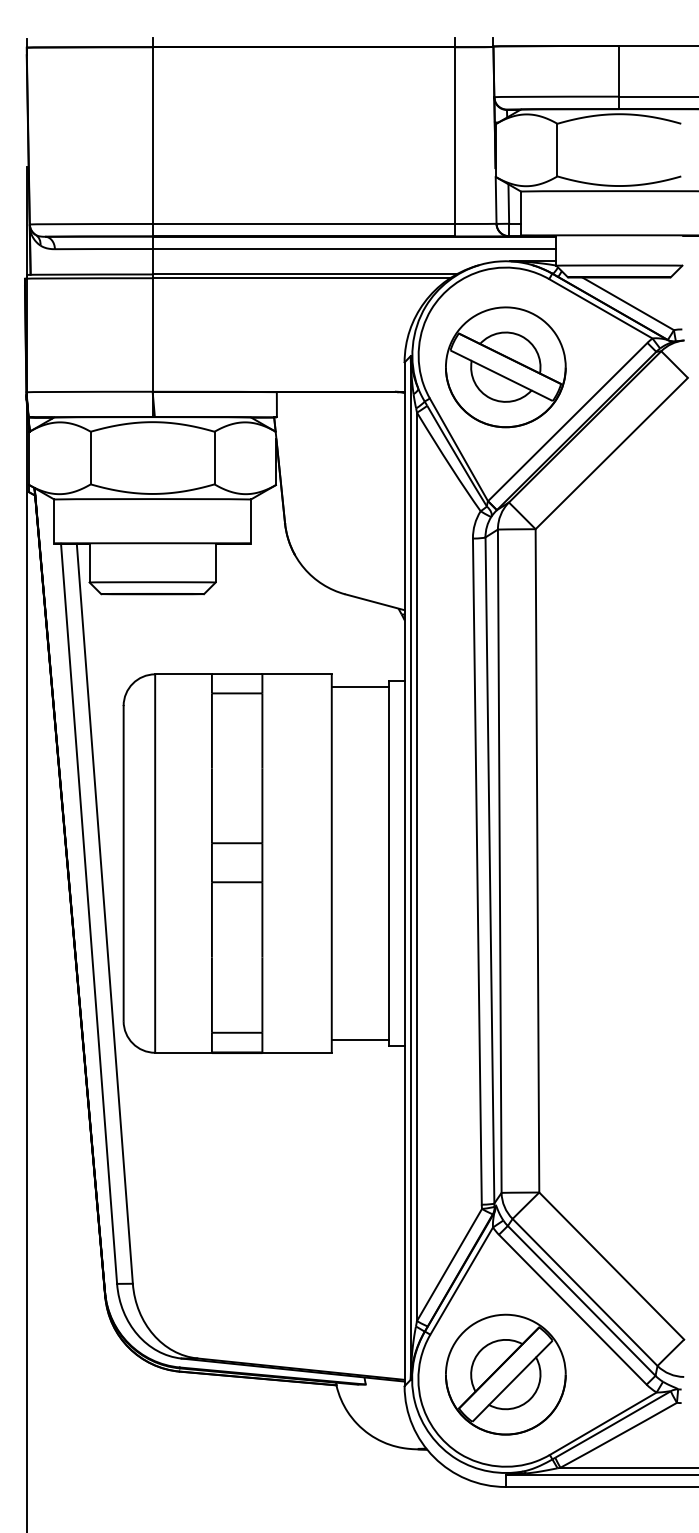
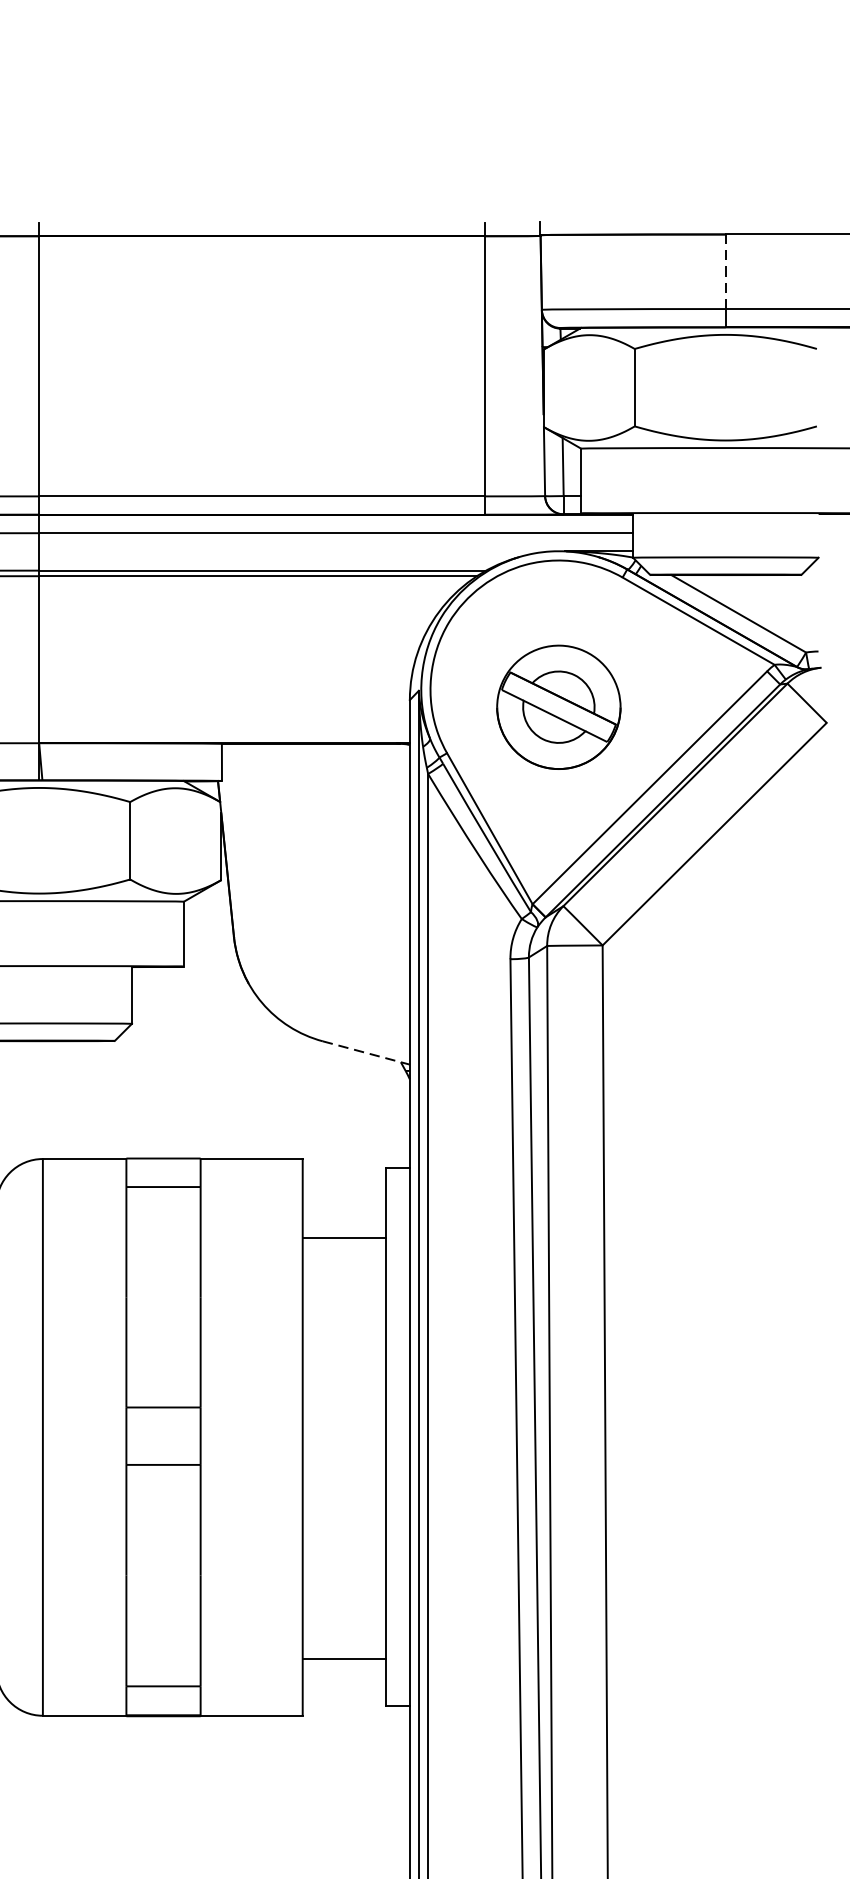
line: (619, 70) -> (726, 270), solid -> dashed
part: (505, 367) -> (558, 707), size x0.7
line: (375, 602) -> (367, 1053), solid -> dashed
line: (359, 686) -> (343, 1237), moved
line: (359, 1040) -> (343, 1659), moved

